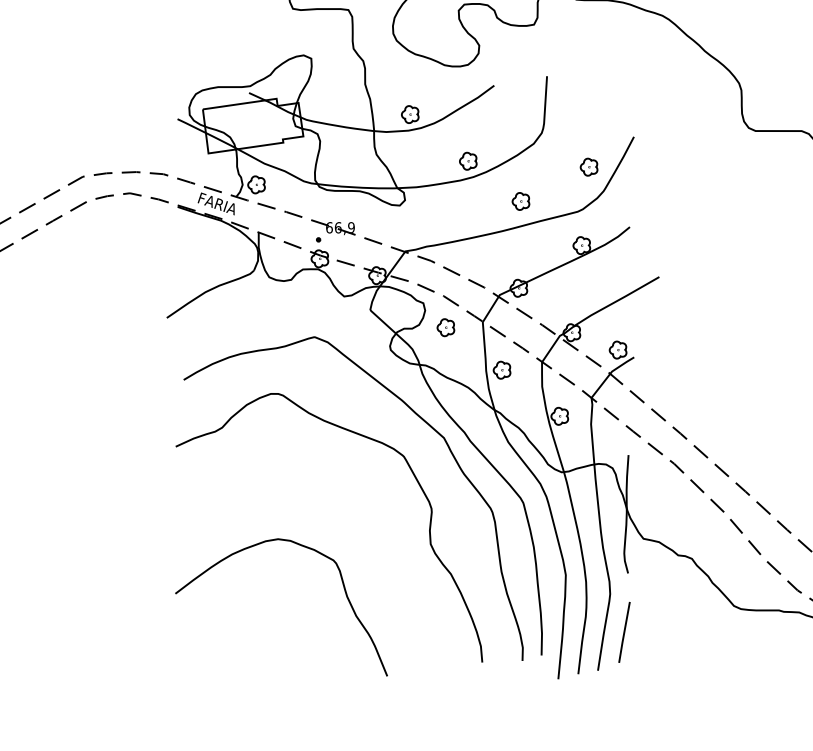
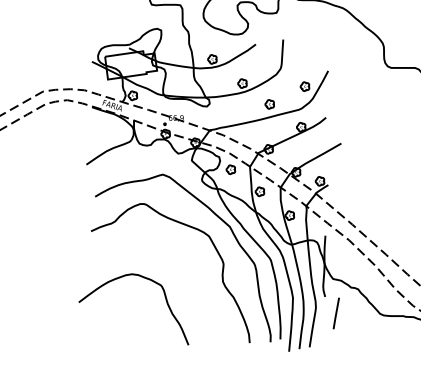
curve: (300, 547) -> (143, 278), moved
line: (622, 632) -> (335, 313), moved

